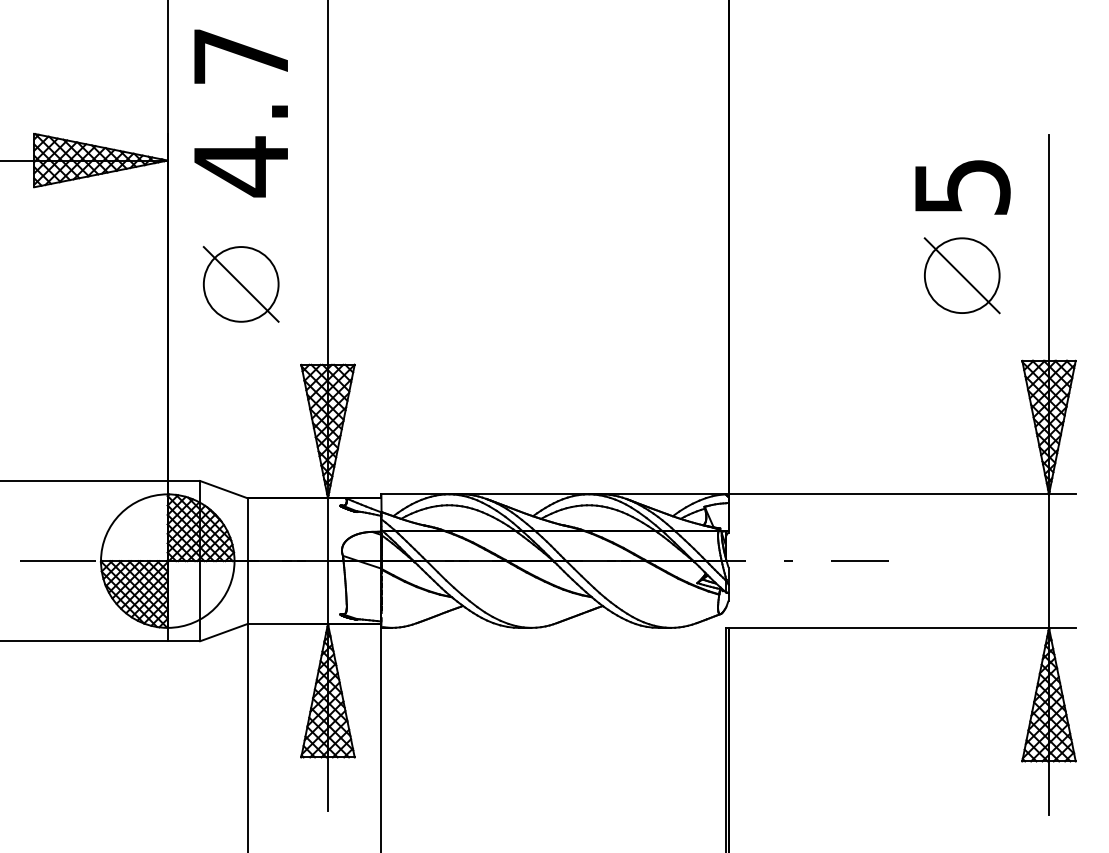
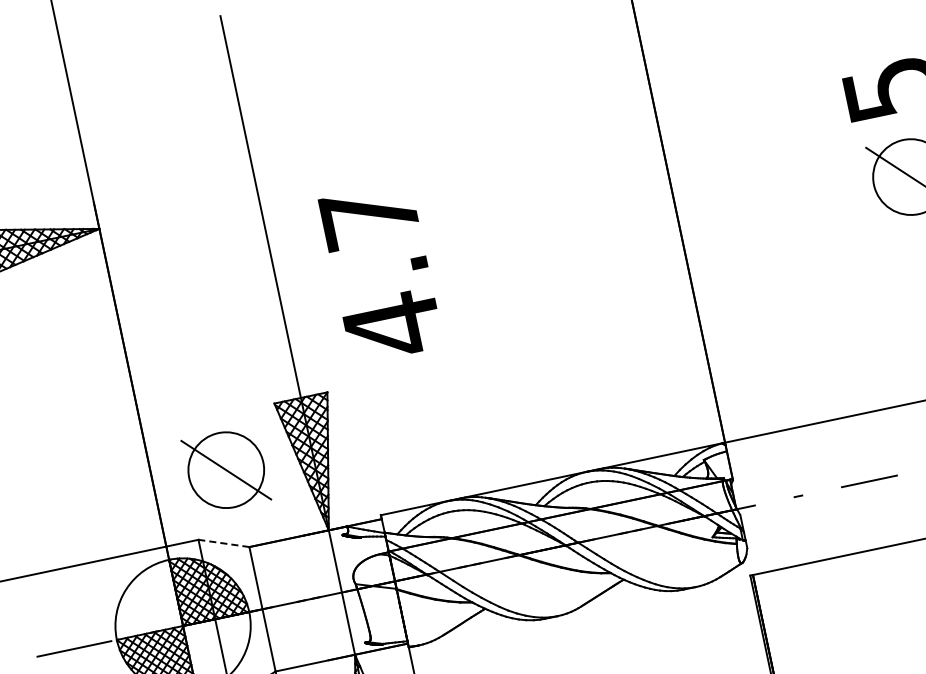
text: (240, 113) -> (380, 273), moved
part: (240, 284) -> (225, 470), moved
line: (223, 489) -> (223, 543), solid -> dashed

